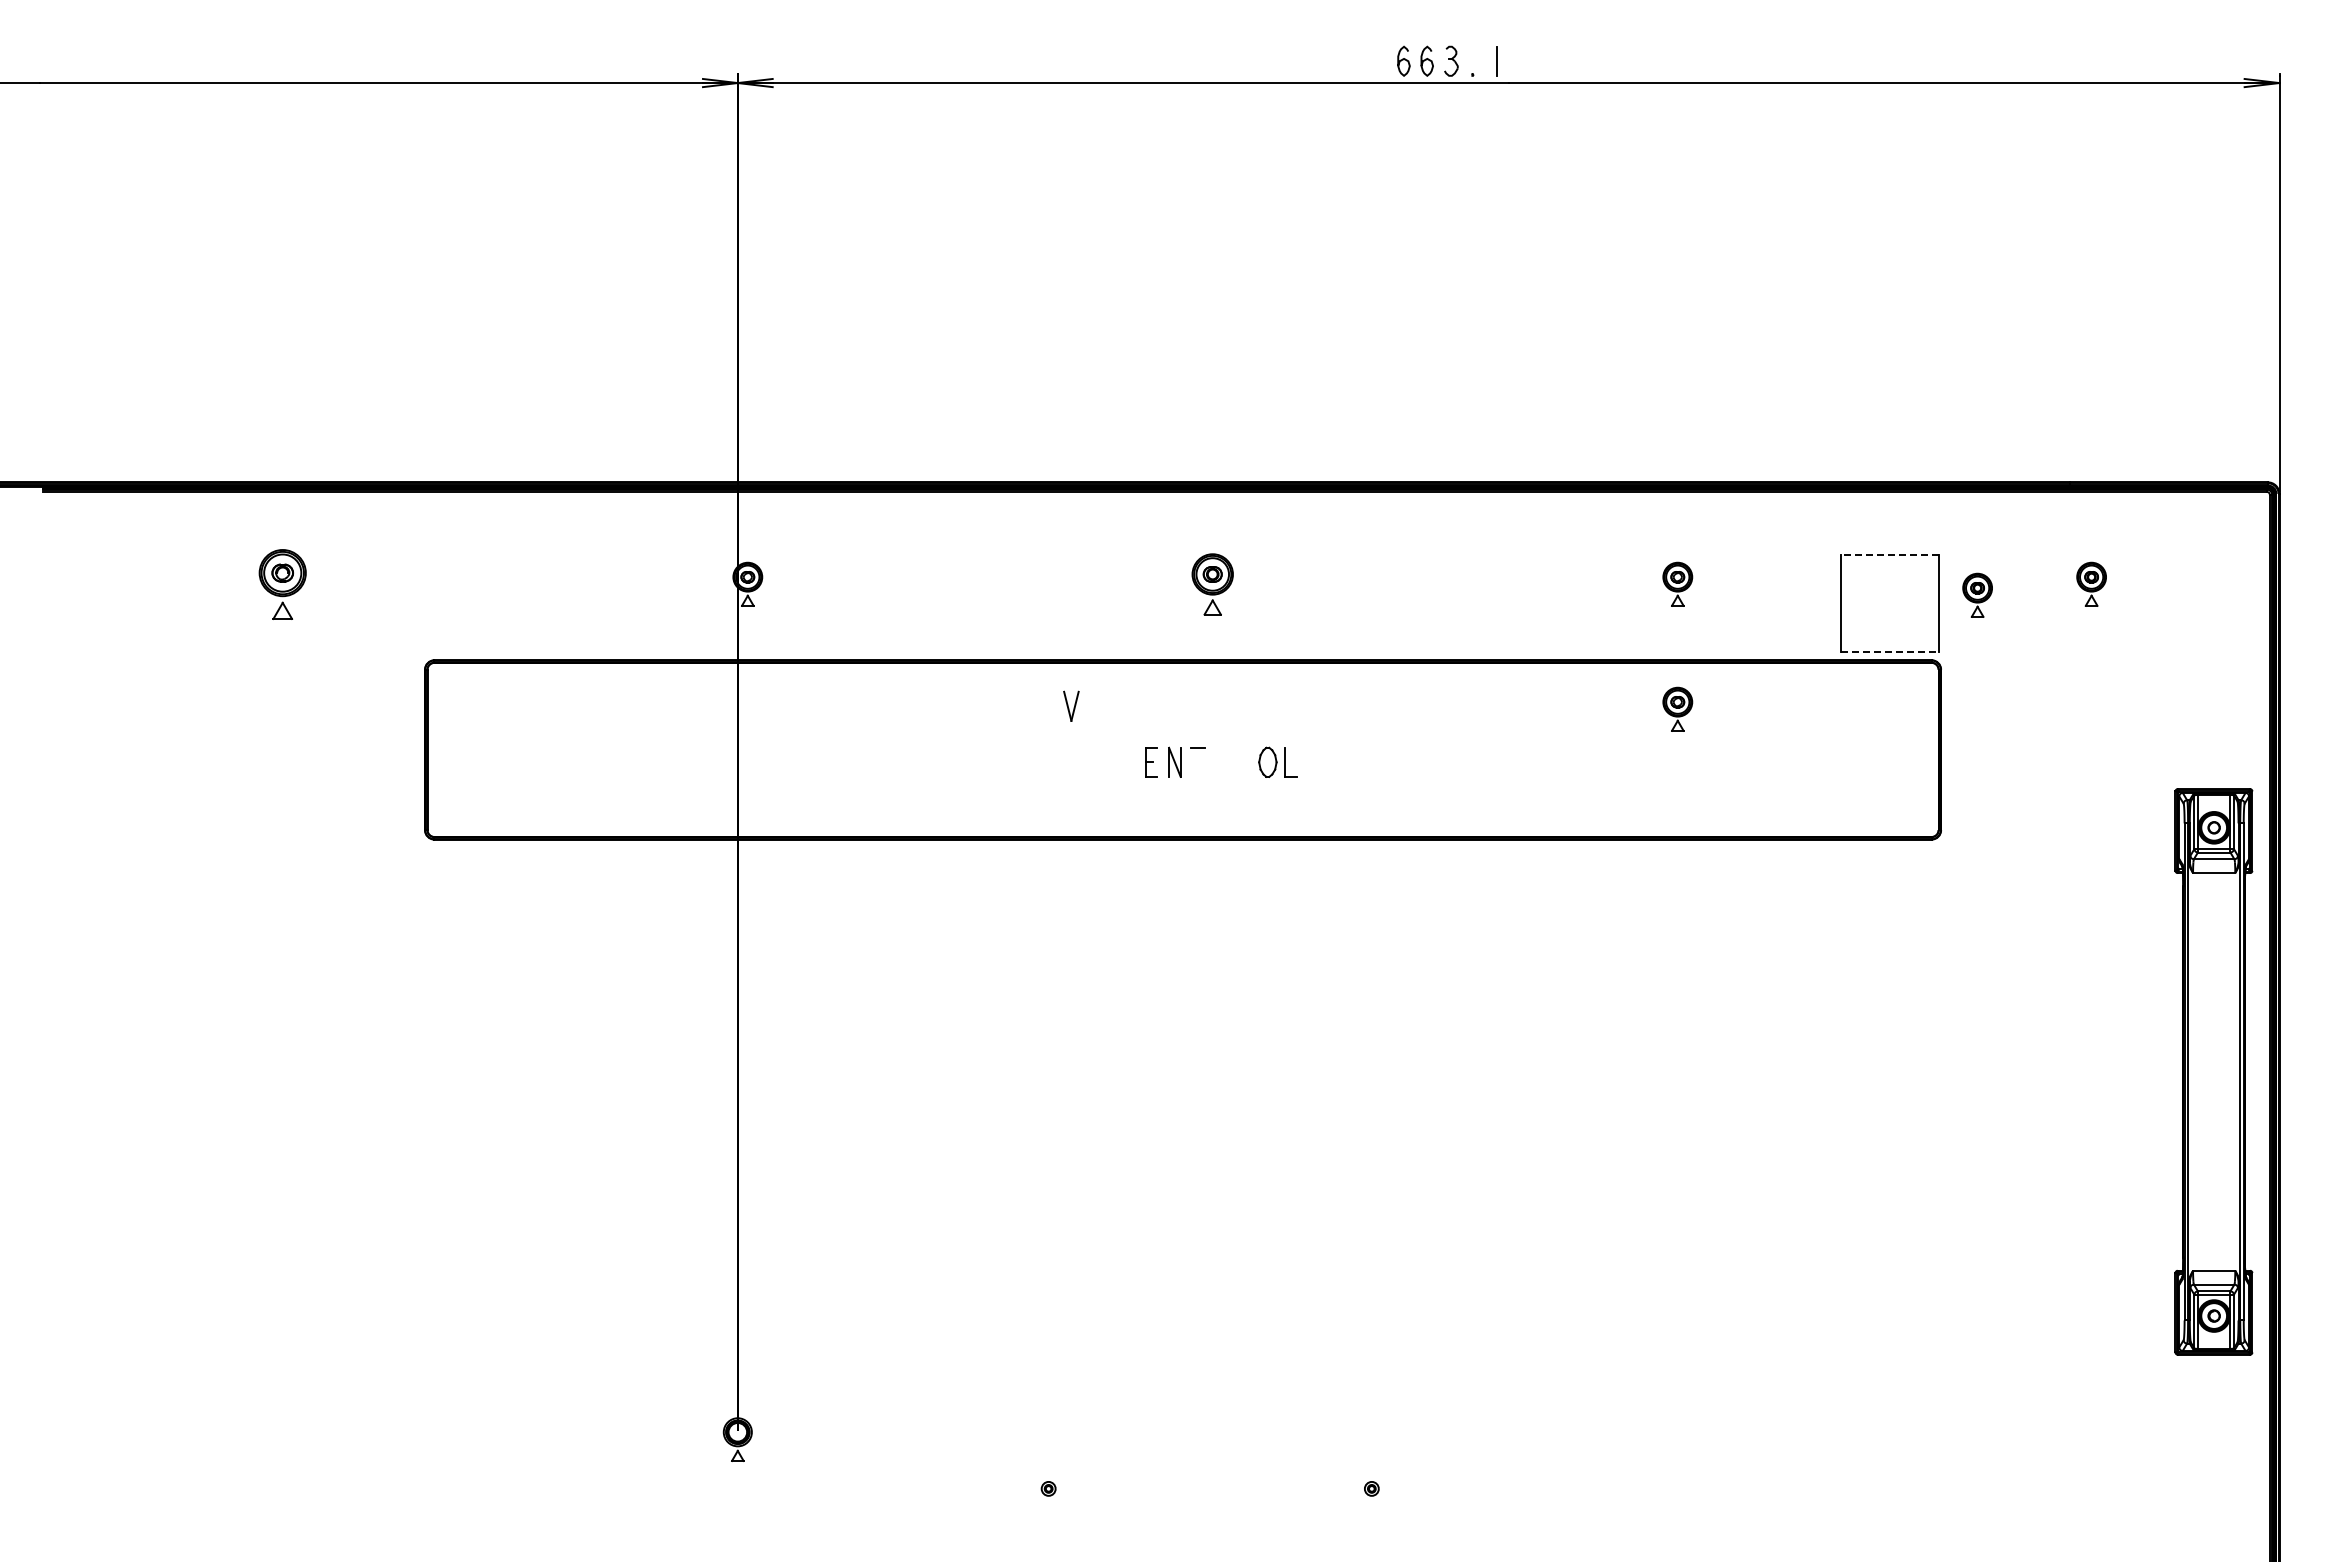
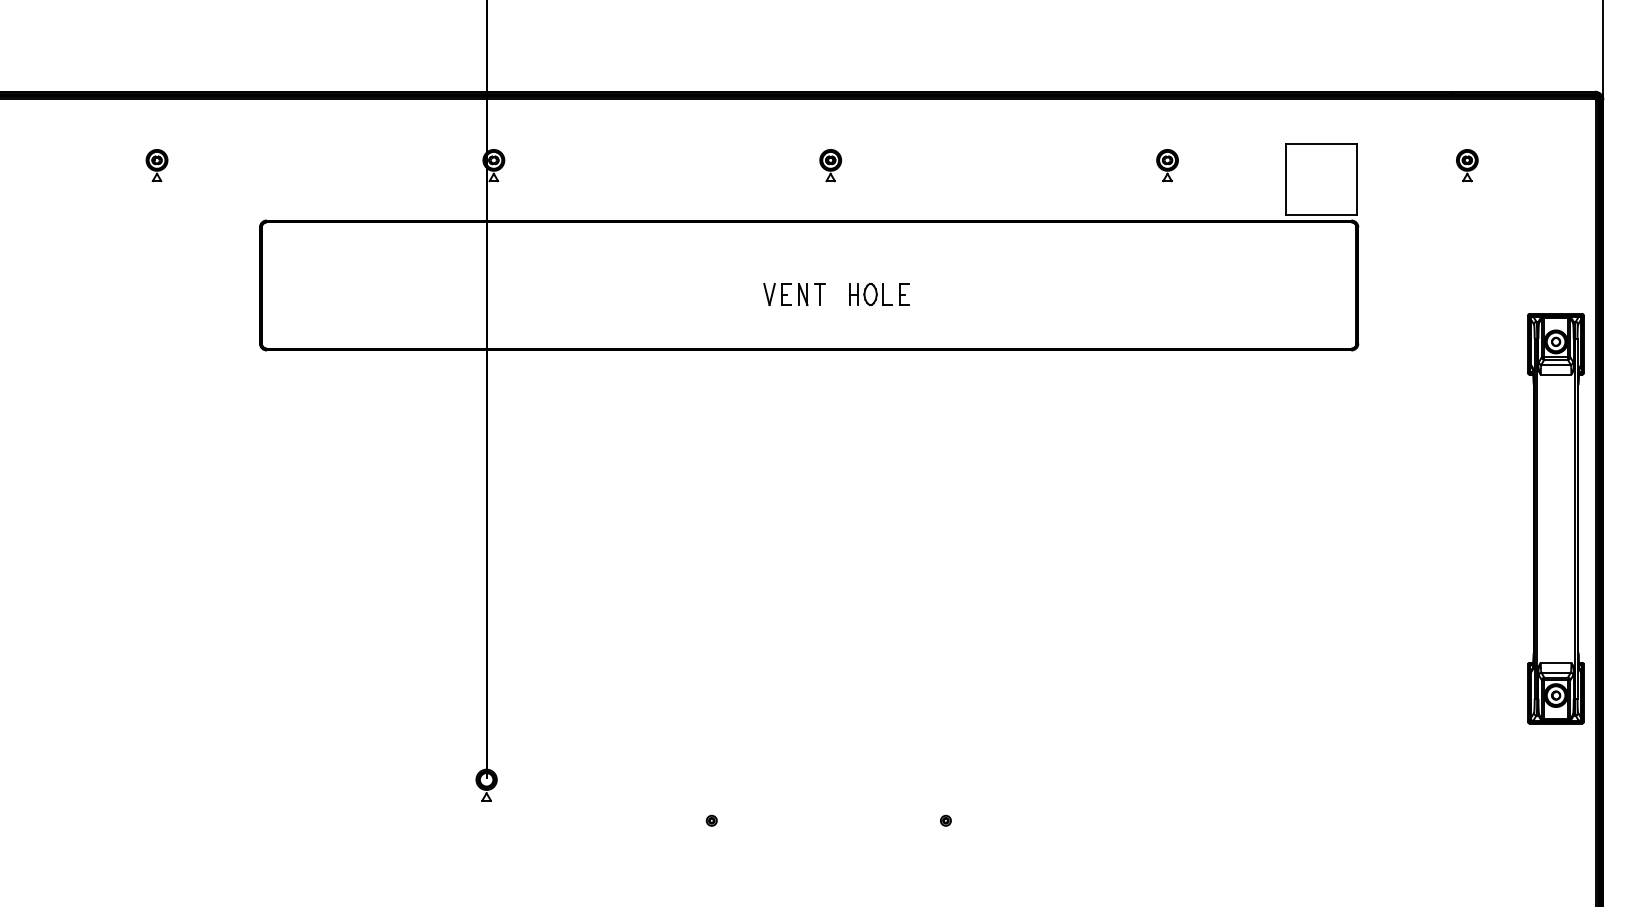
line: (1889, 554) -> (1320, 143), dashed -> solid
part: (282, 583) -> (156, 164), size x0.62
part: (1212, 583) -> (830, 164), size x0.71
part: (1977, 594) -> (1384, 172), removed
line: (1889, 652) -> (1320, 214), dashed -> solid
part: (1071, 705) -> (769, 293), moved
part: (1677, 708) -> (1167, 255), removed
line: (1198, 761) -> (820, 293), added
part: (1244, 762) -> (853, 294), added
part: (1314, 762) -> (904, 294), added

